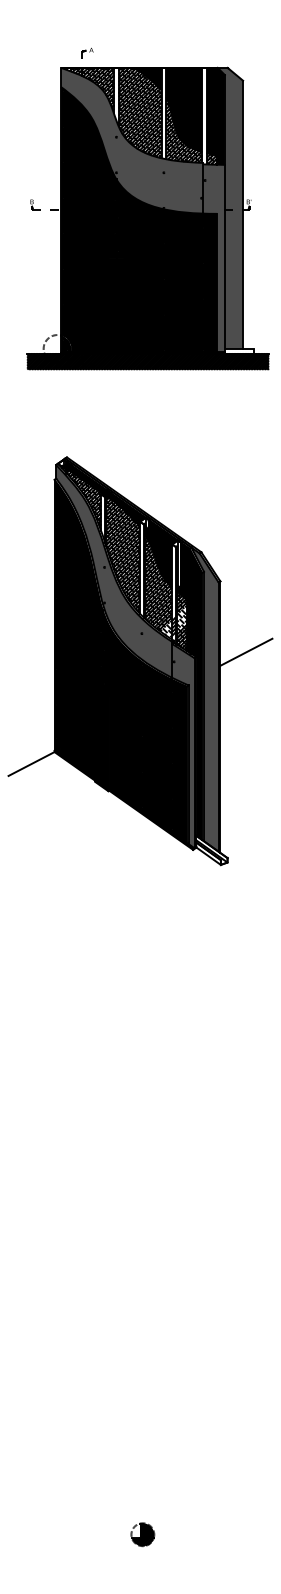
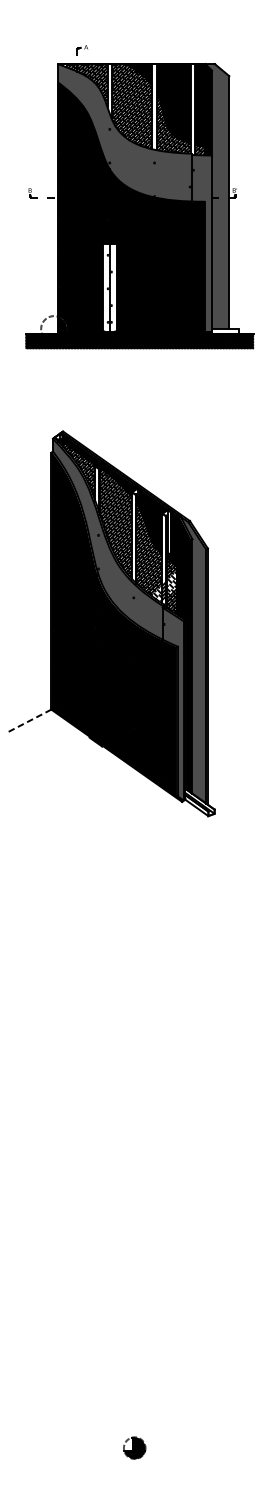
fill: (116, 305) -> (109, 288), removed
line: (246, 651) -> (232, 614), removed
line: (31, 764) -> (29, 721), solid -> dashed

